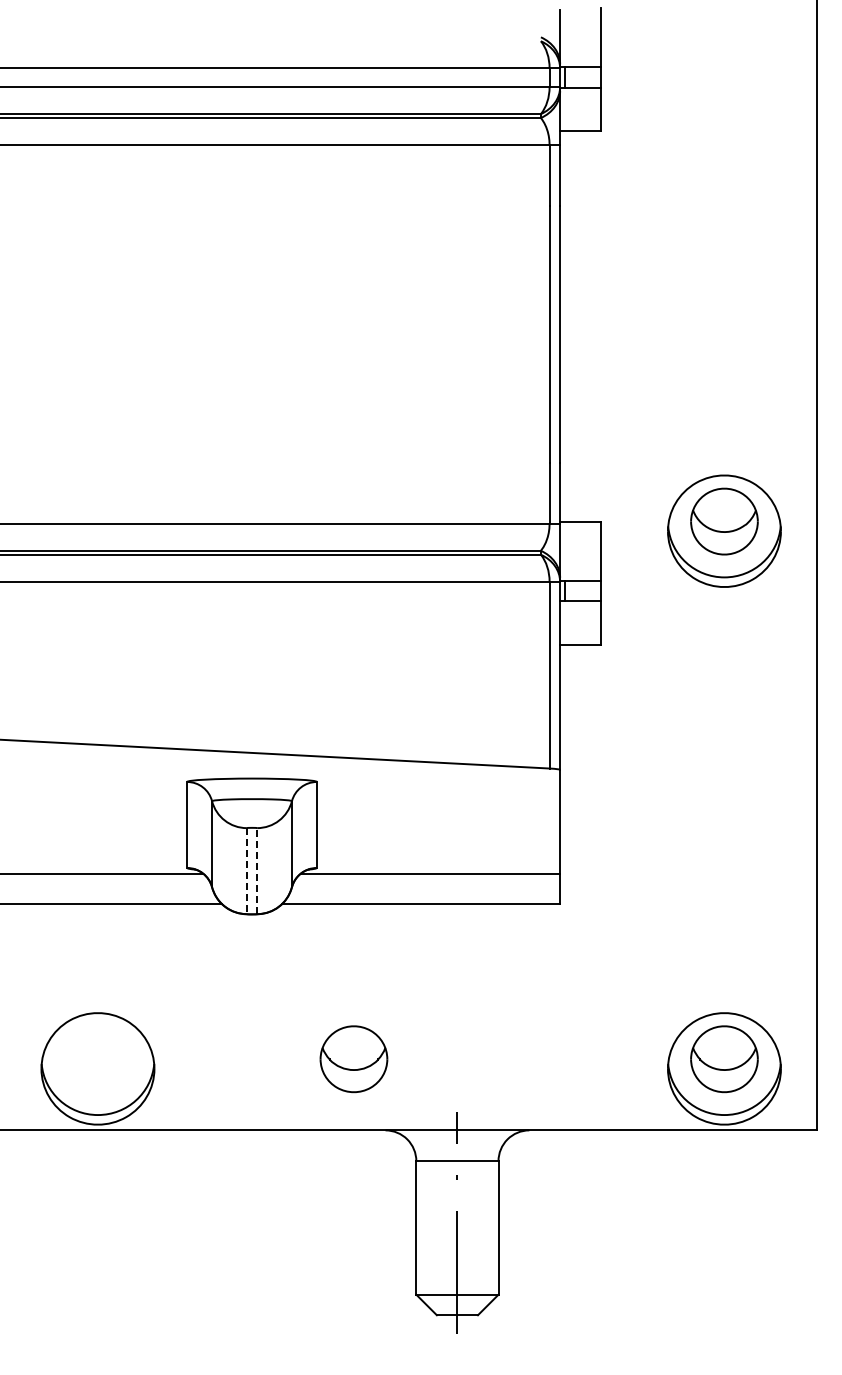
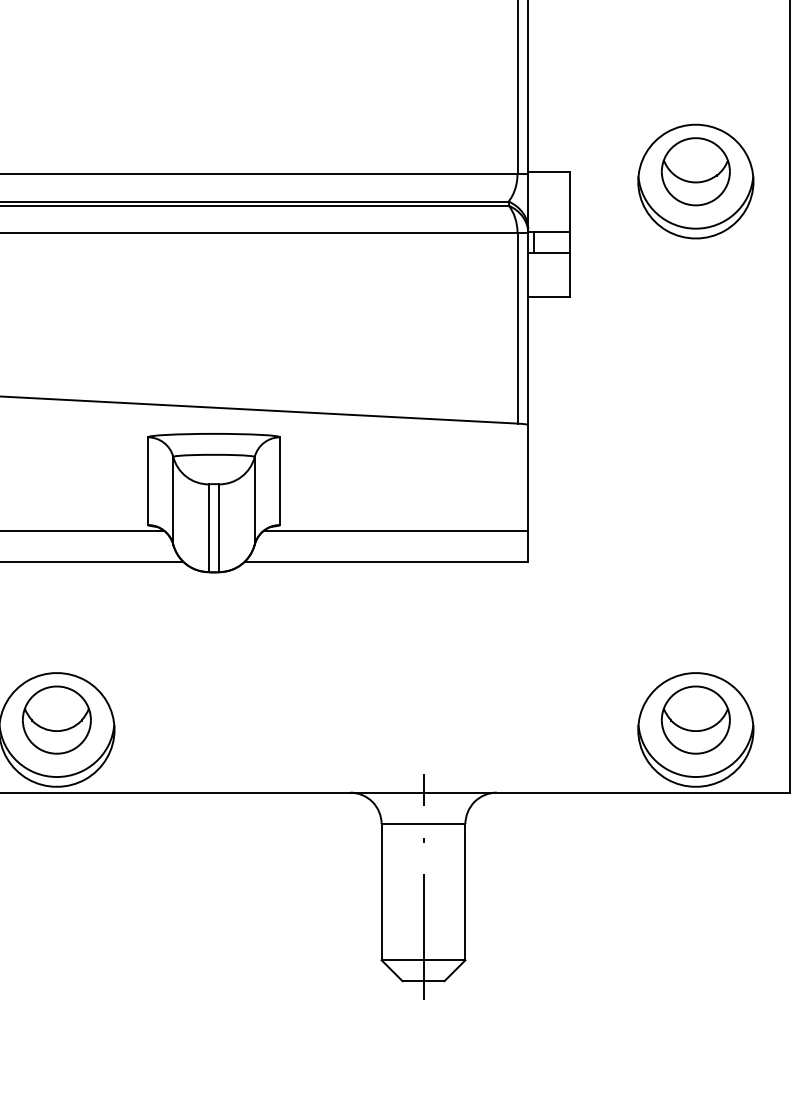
line: (257, 870) -> (219, 527), dashed -> solid
line: (246, 871) -> (208, 528), dashed -> solid
part: (353, 1059) -> (56, 720), moved

